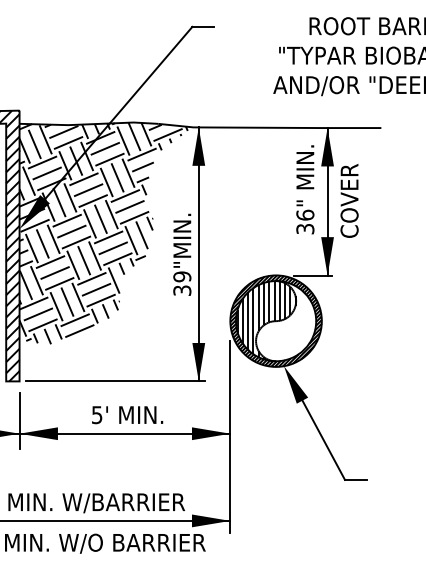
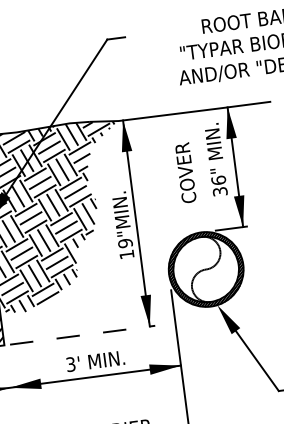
text: (349, 200) -> (185, 172), moved
text: (182, 290) -> (127, 254), 39"MIN. -> 19"MIN.
hatch: (266, 321) -> (198, 270), removed
line: (116, 381) -> (83, 335), solid -> dashed
text: (97, 414) -> (71, 364), 5' -> 3'
line: (19, 420) -> (8, 377), removed

